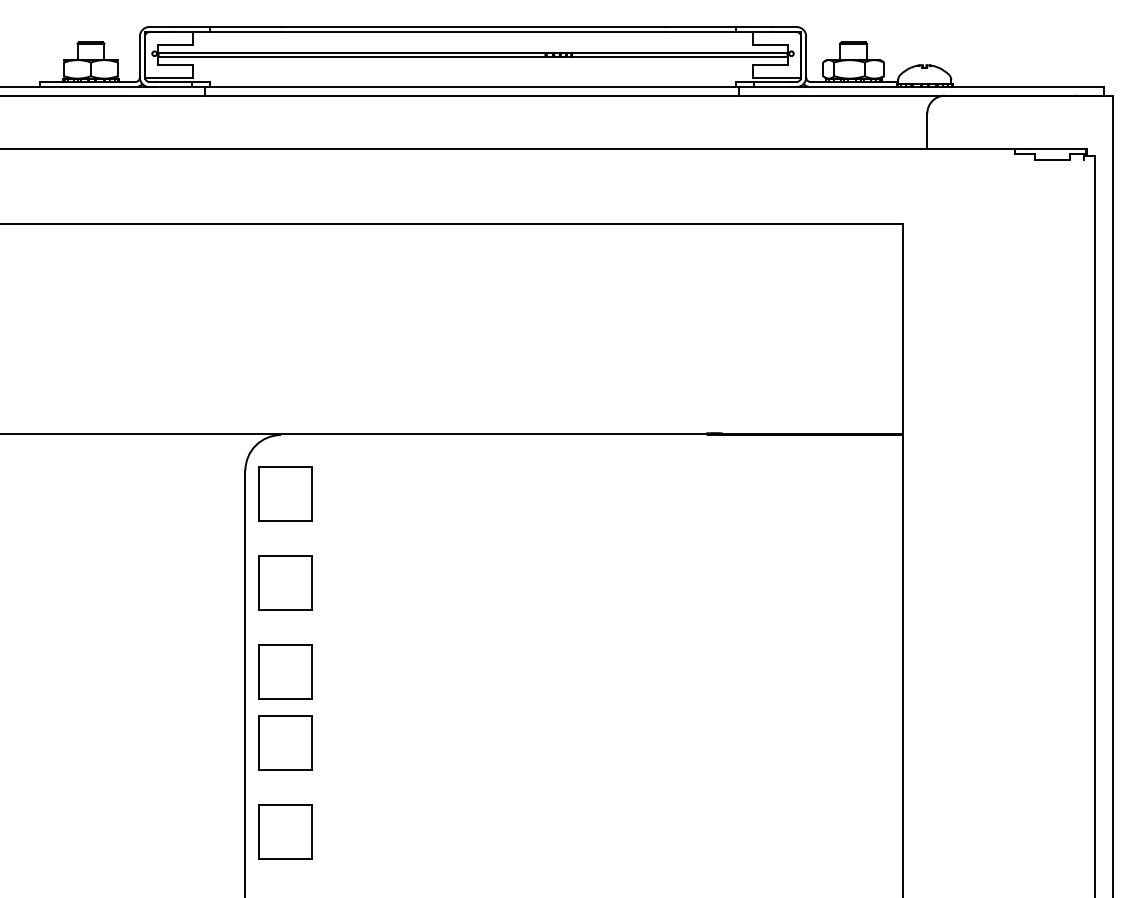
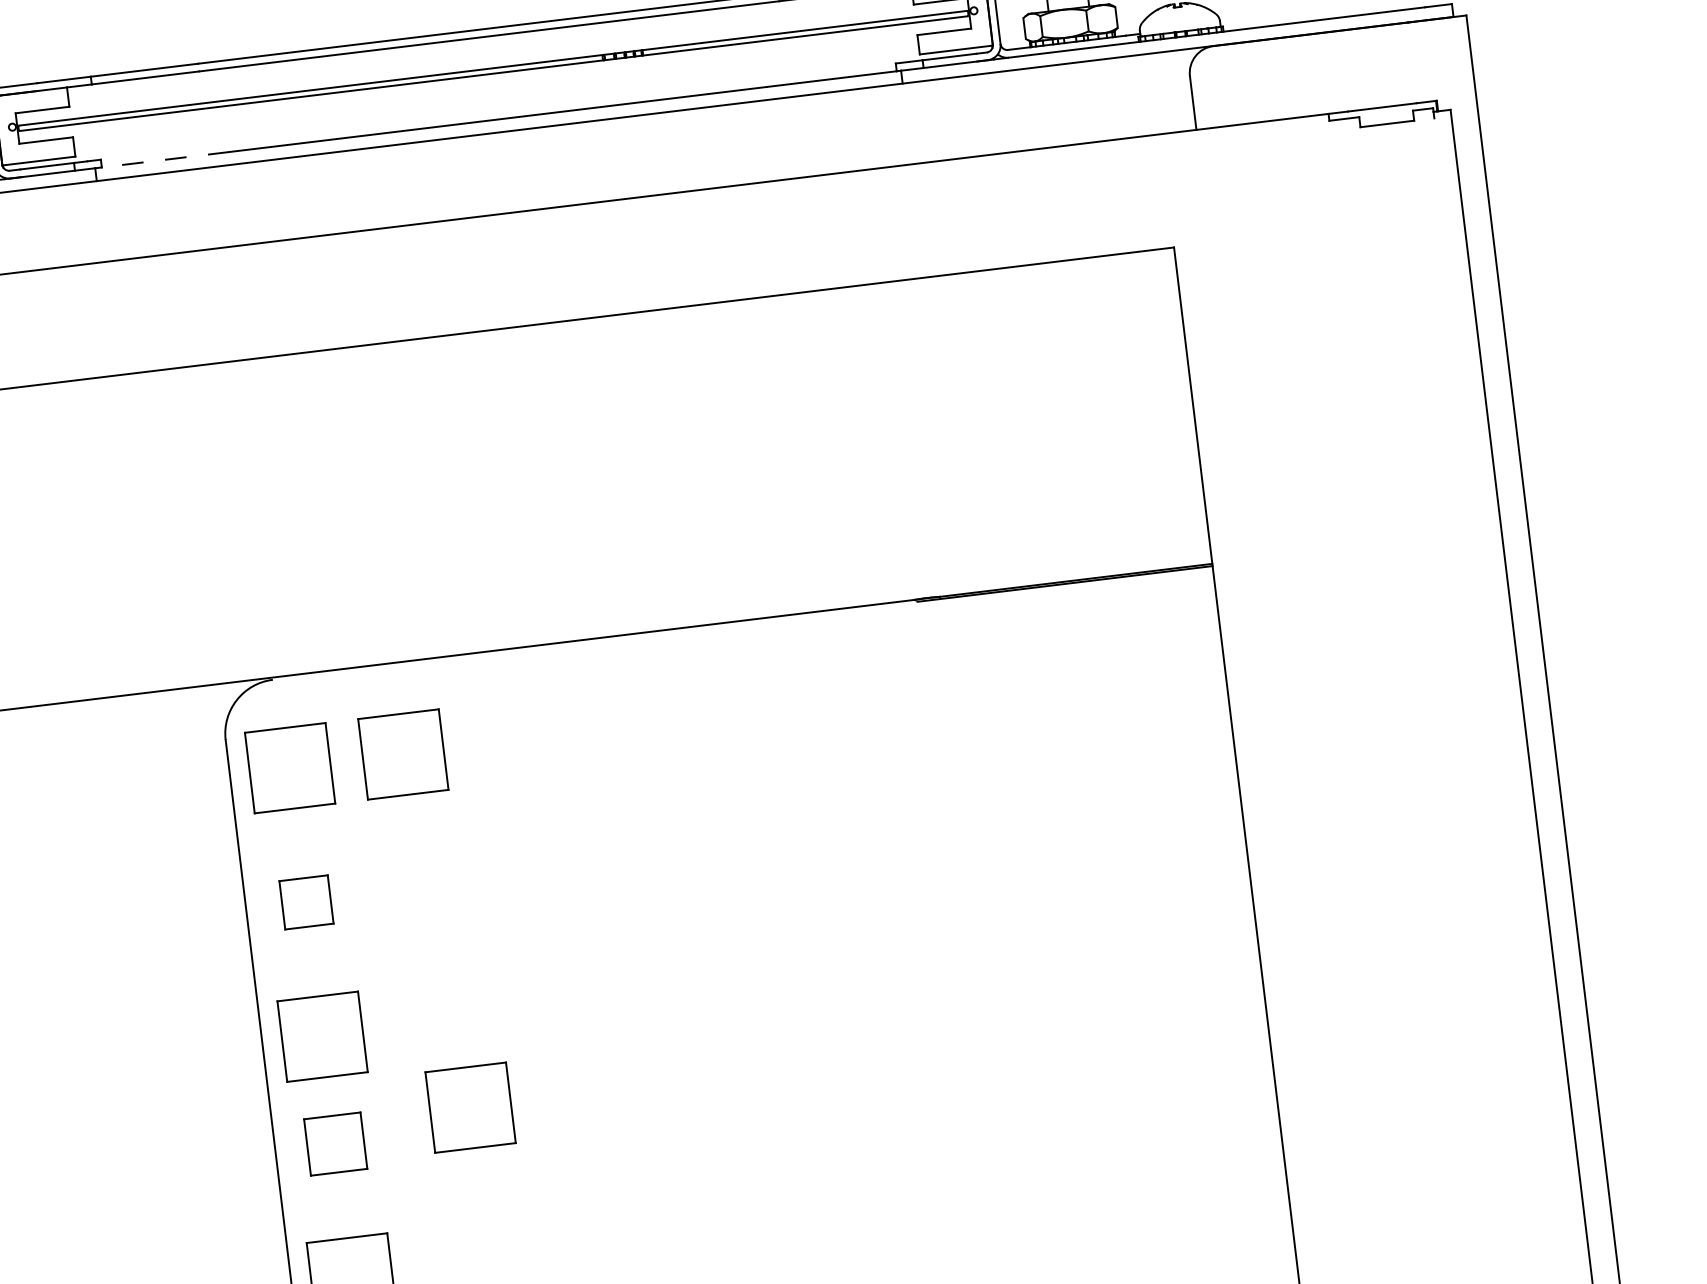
line: (251, 87) -> (164, 160), solid -> dashed
part: (360, 493) -> (403, 753), added
part: (285, 582) -> (306, 901), size x0.6
part: (376, 729) -> (470, 1106), added
part: (285, 742) -> (335, 1143), size x0.7

